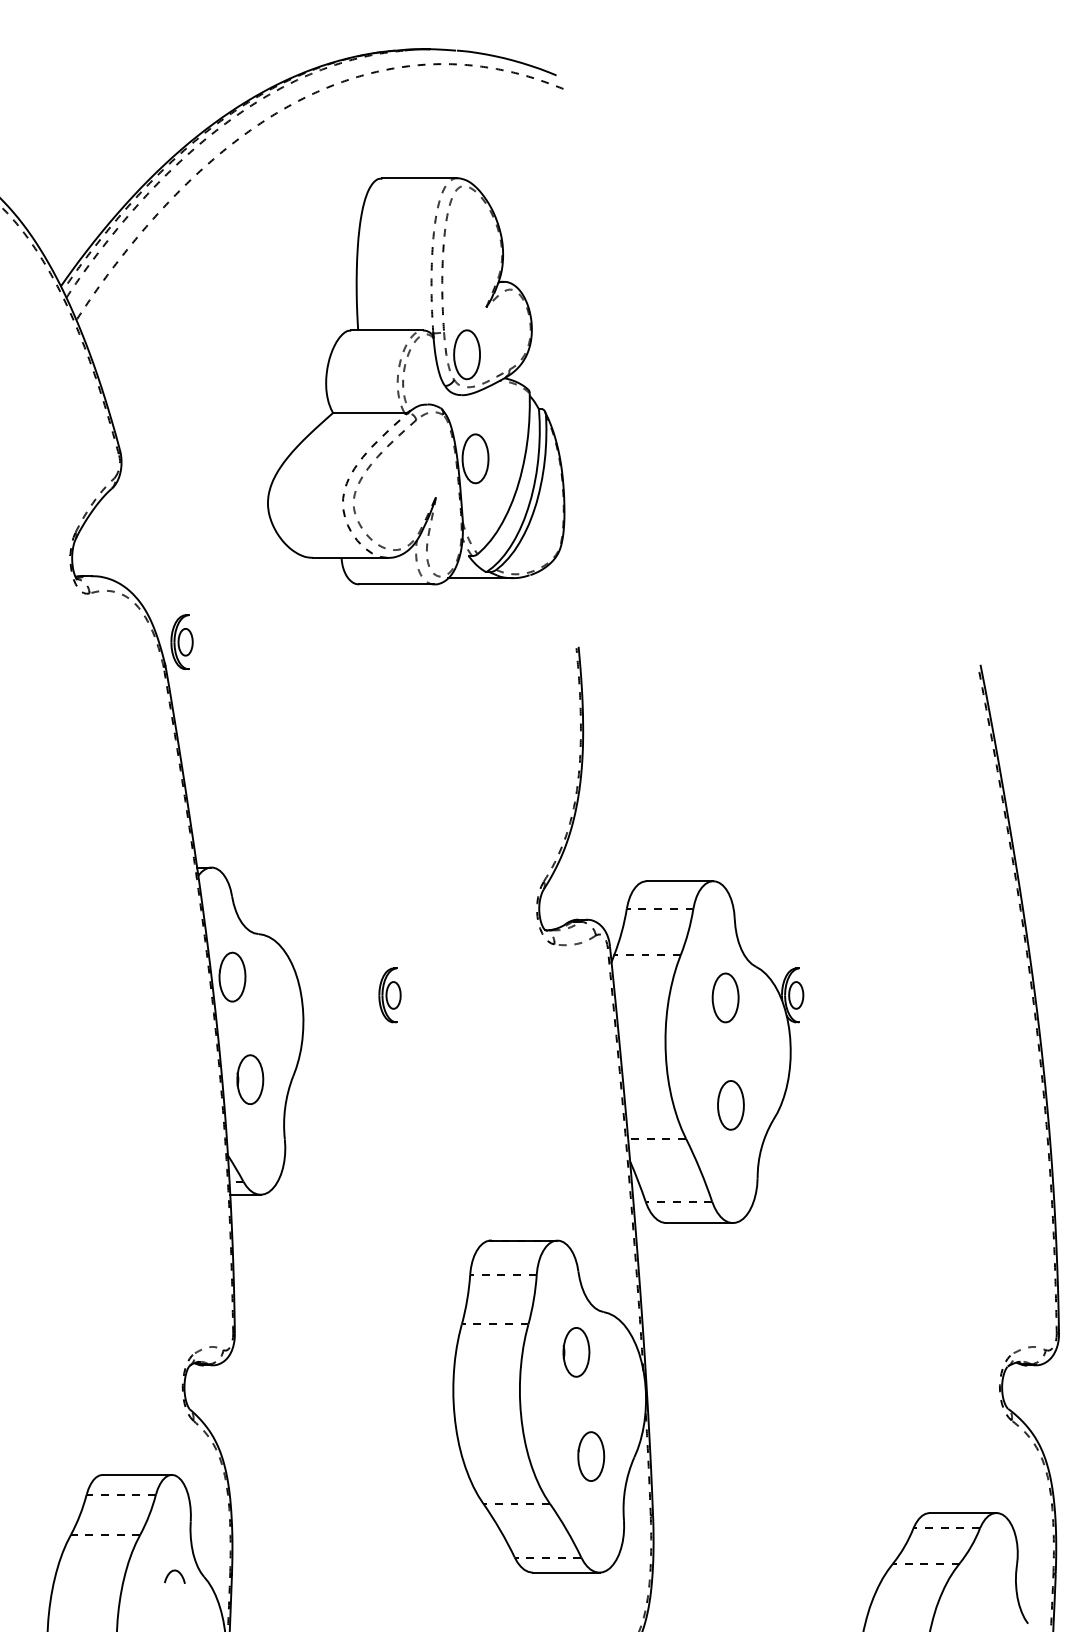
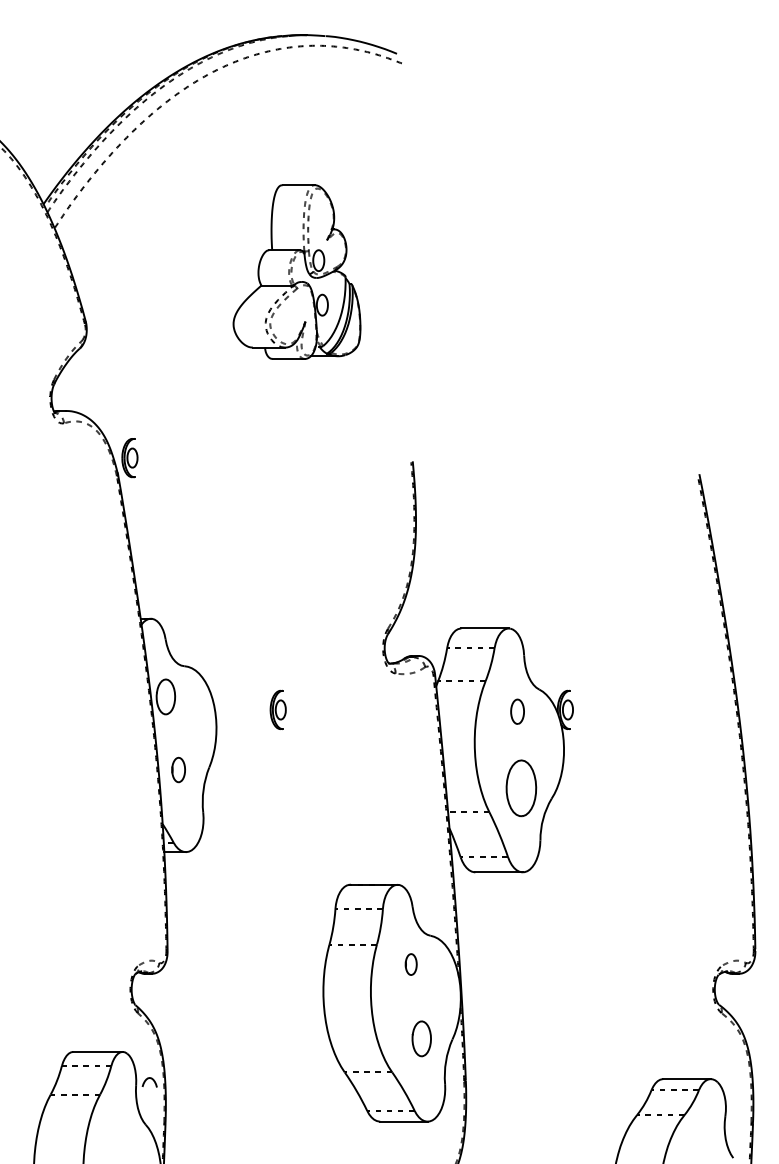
part: (416, 381) -> (297, 272), size x0.6
part: (725, 997) -> (517, 711), size x0.7
part: (250, 1079) -> (178, 769), size x0.7
part: (730, 1105) -> (521, 788), size x1.6
part: (576, 1352) -> (411, 964), size x0.6
curve: (174, 1571) -> (149, 1078), moved

